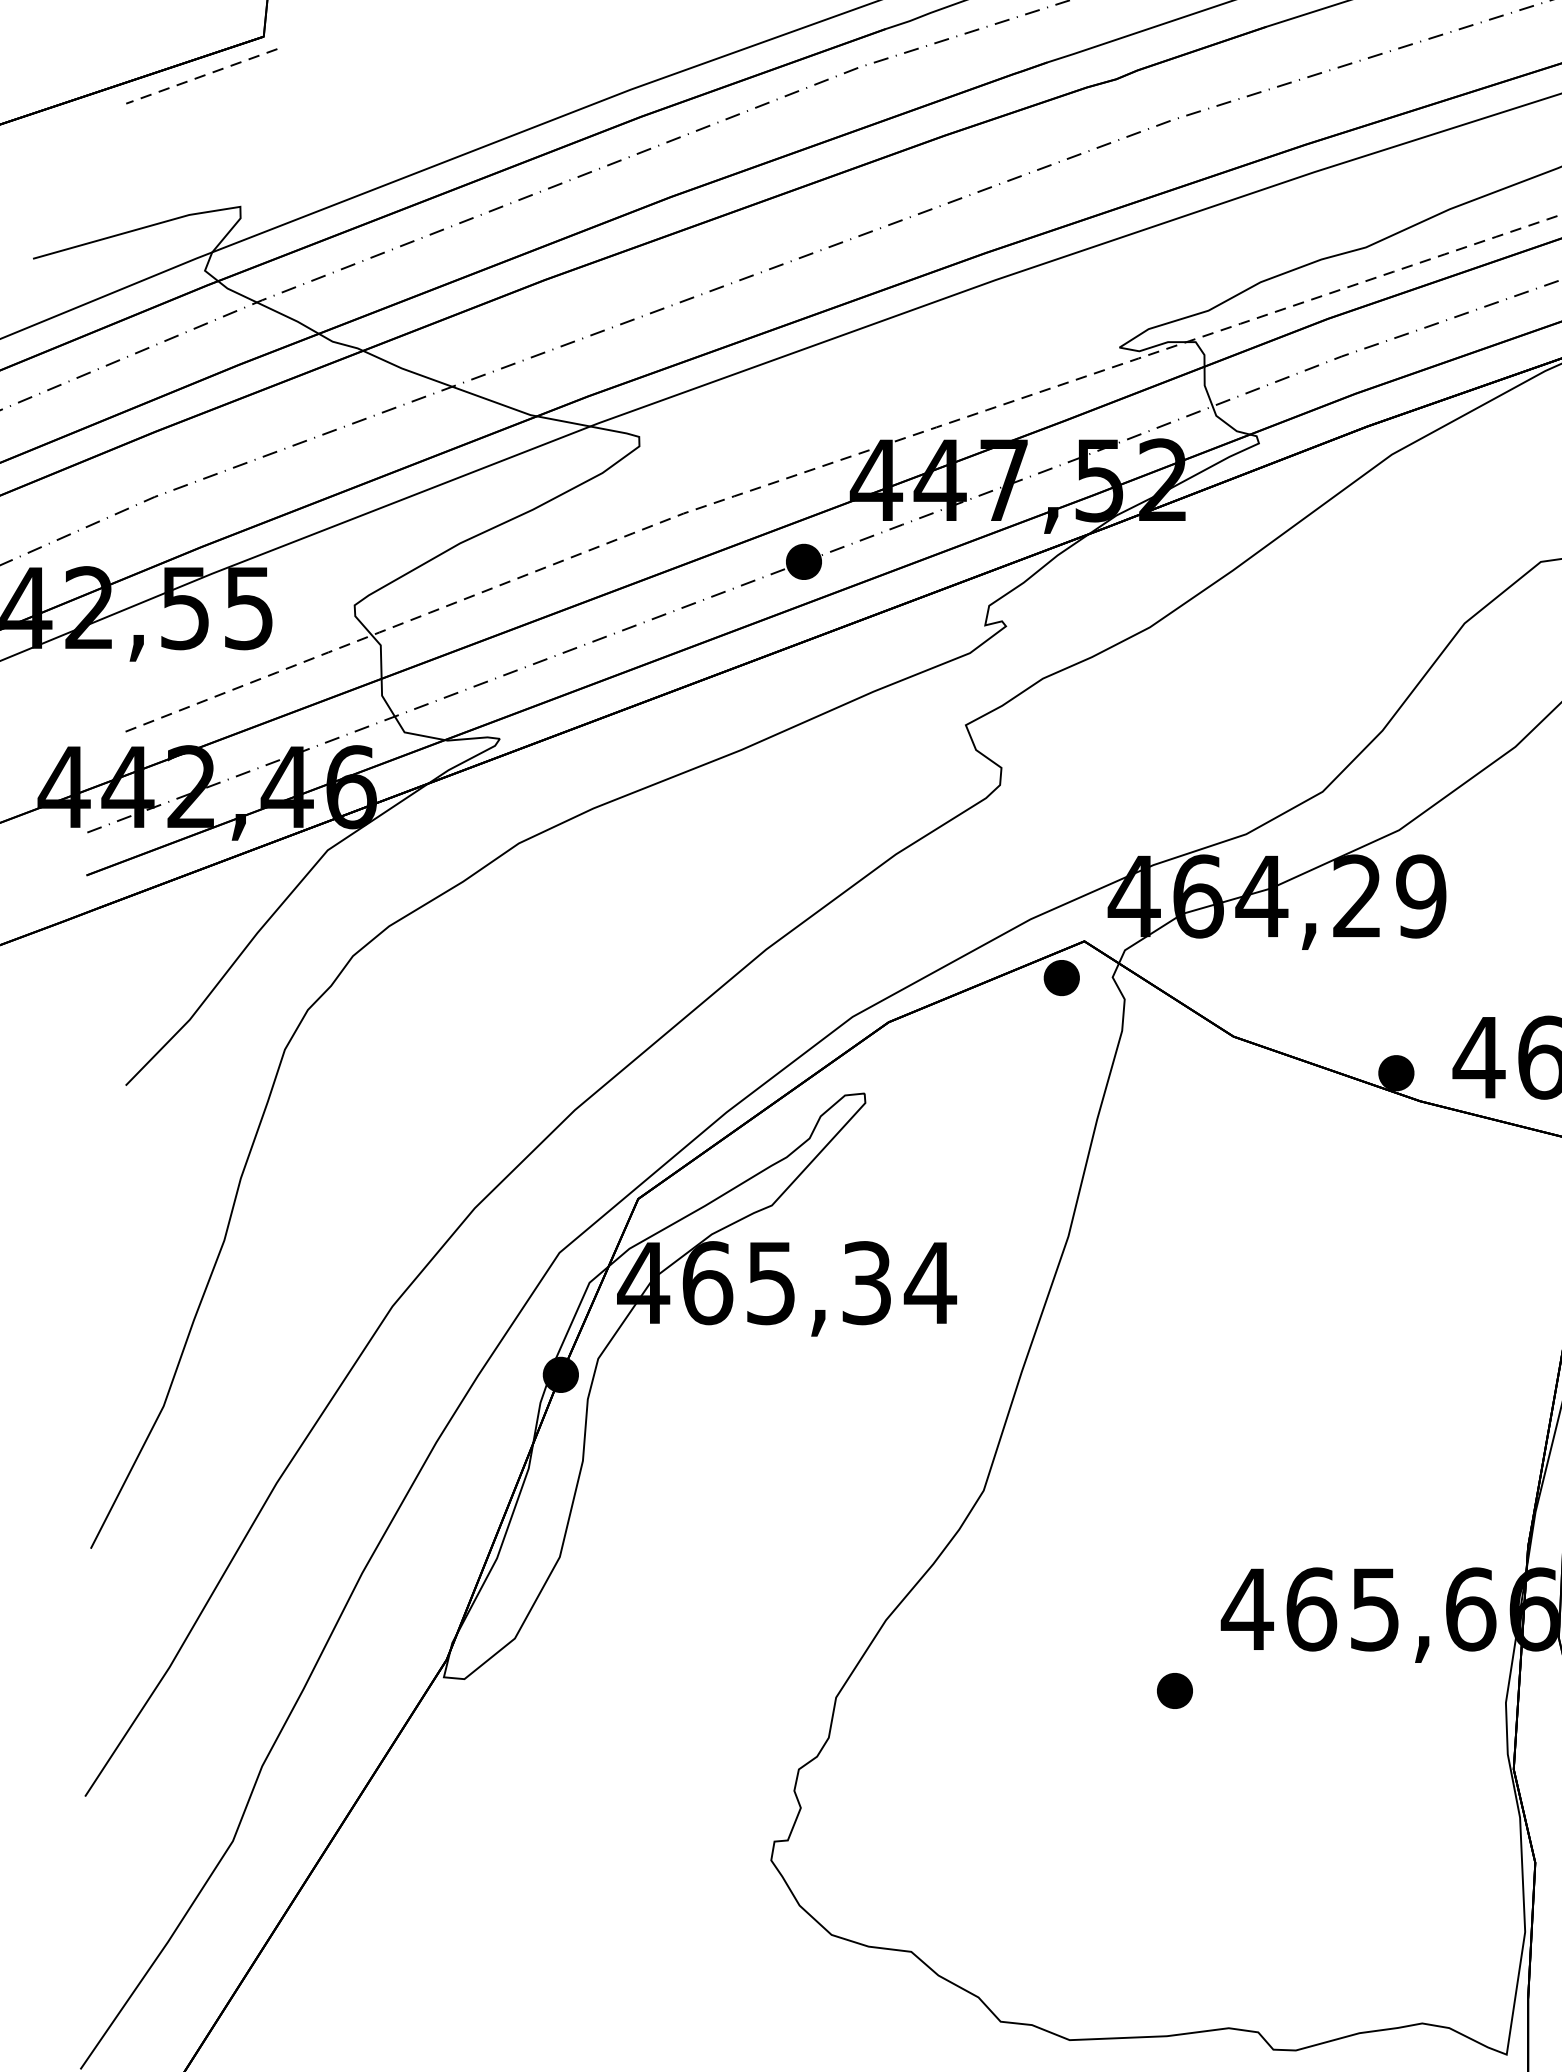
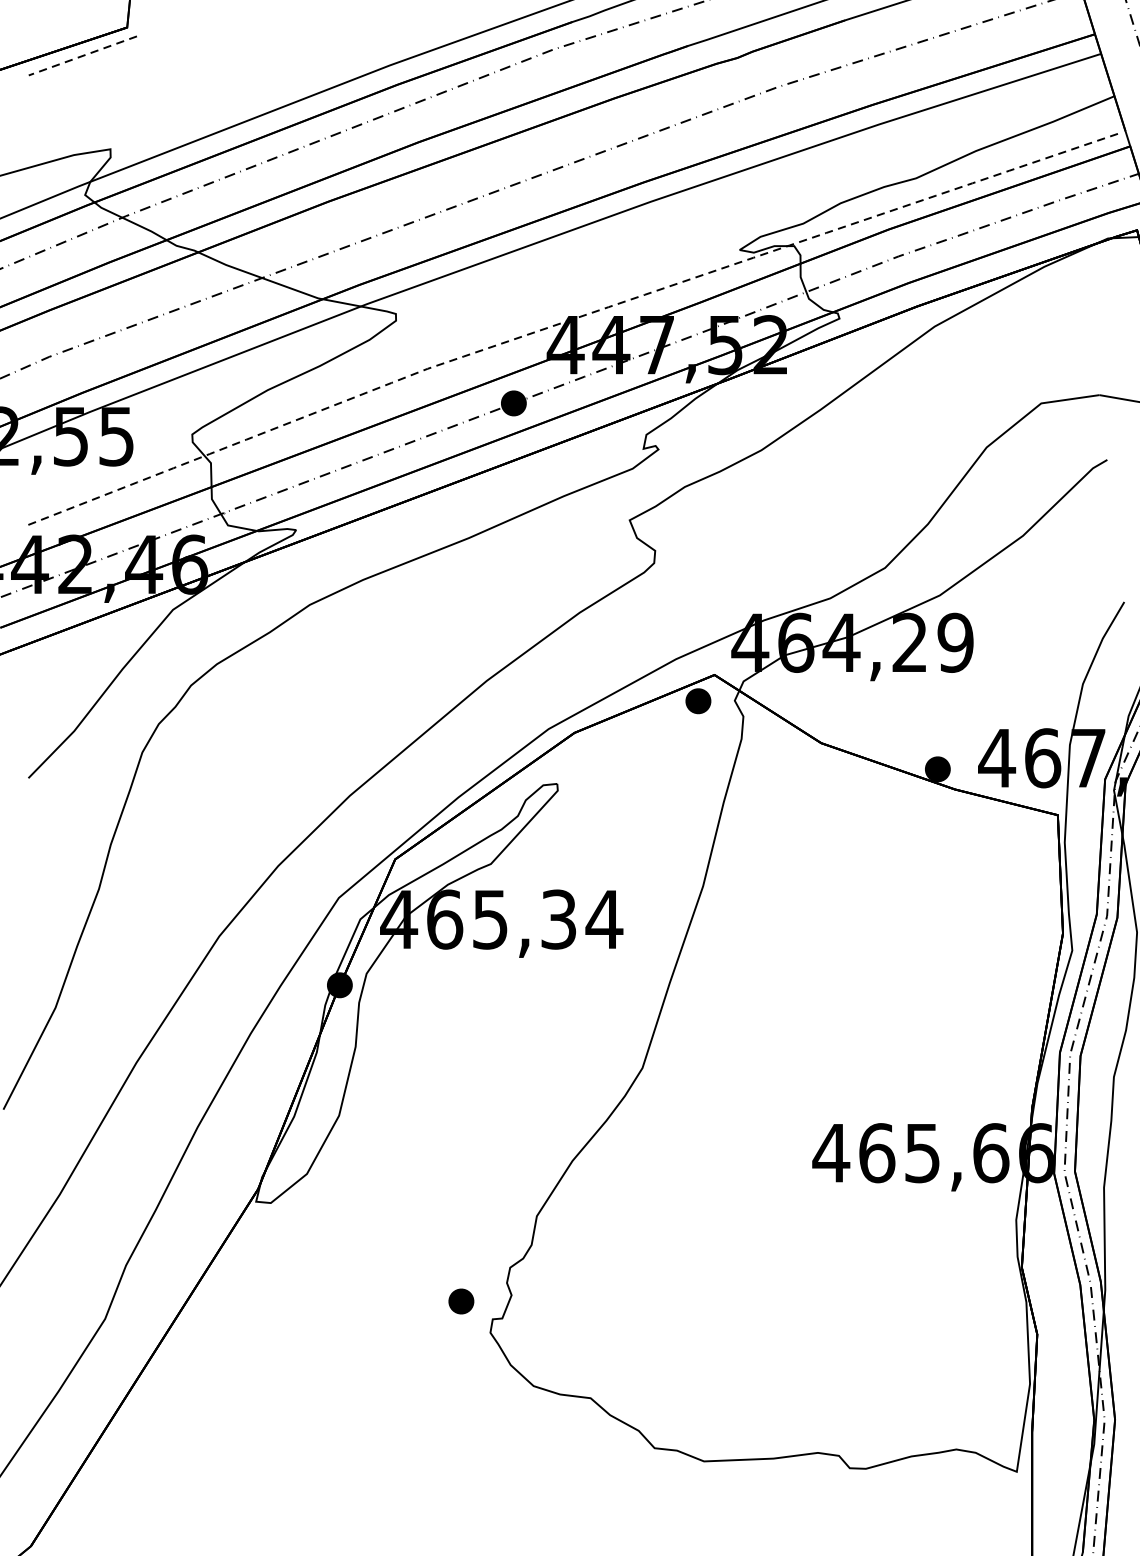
part: (1175, 1690) -> (461, 1301), moved

